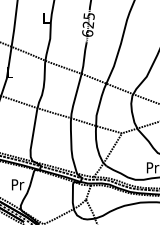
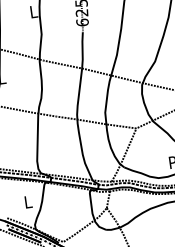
text: (17, 184) -> (28, 201), Pr -> L

